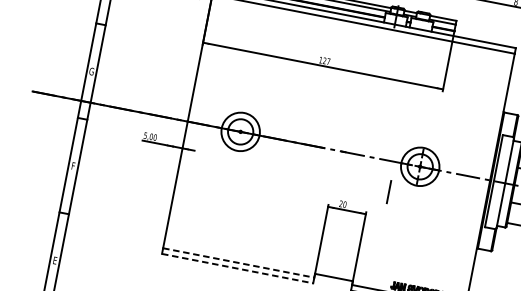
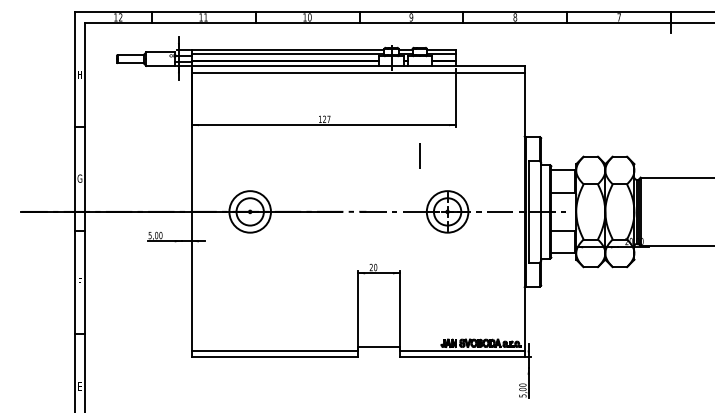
line: (388, 191) -> (419, 155), moved
line: (239, 263) -> (275, 351), dashed -> solid
line: (237, 268) -> (275, 357), dashed -> solid

